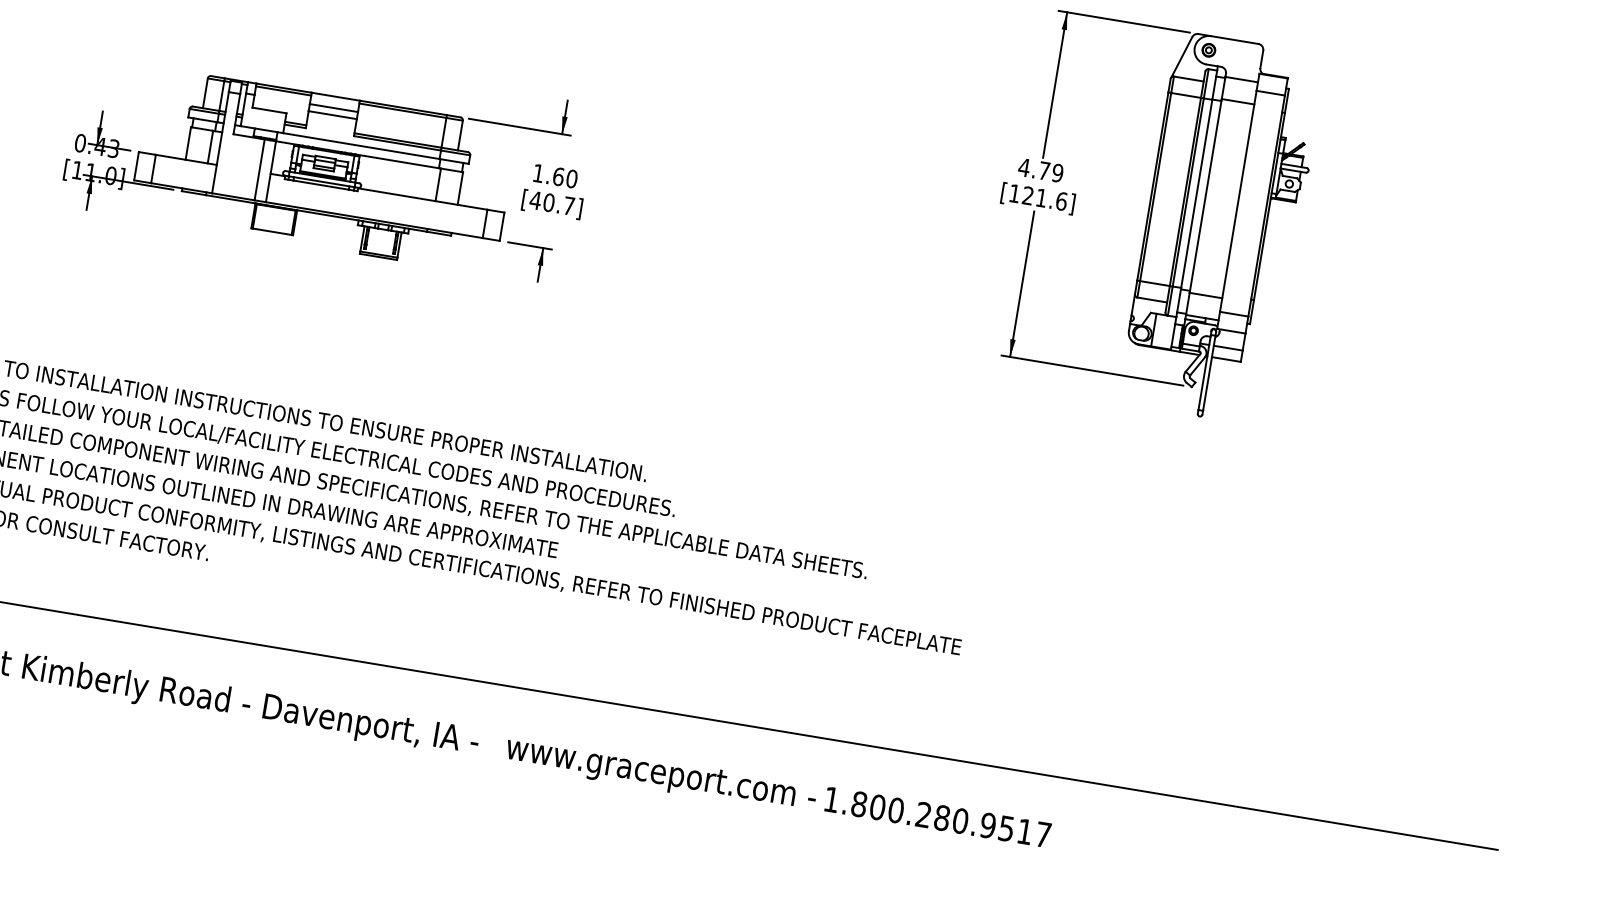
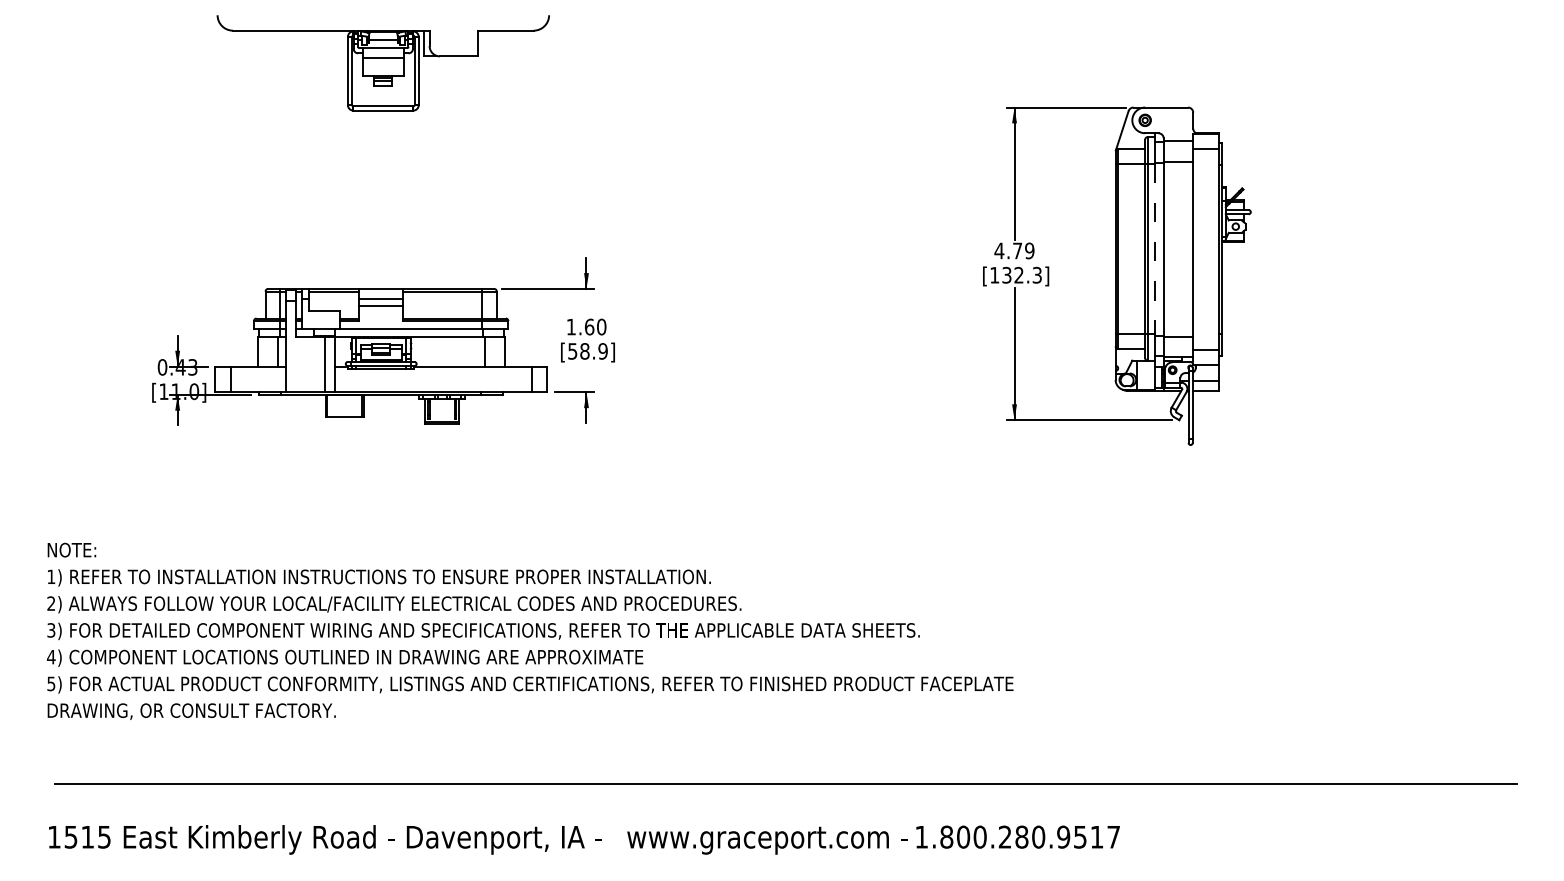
line: (1196, 194) -> (1155, 249), solid -> dashed
text: (1045, 197) -> (1022, 274), [121.6] -> [132.3]
text: (551, 203) -> (587, 351), [40.7] -> [58.9]

